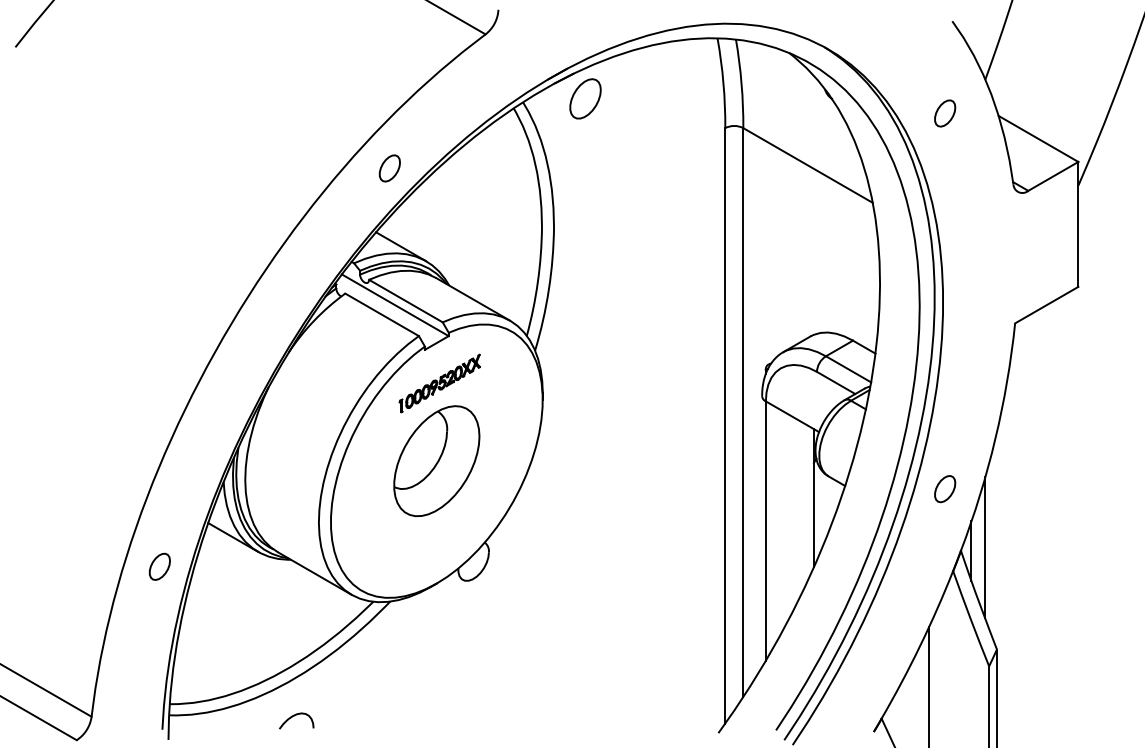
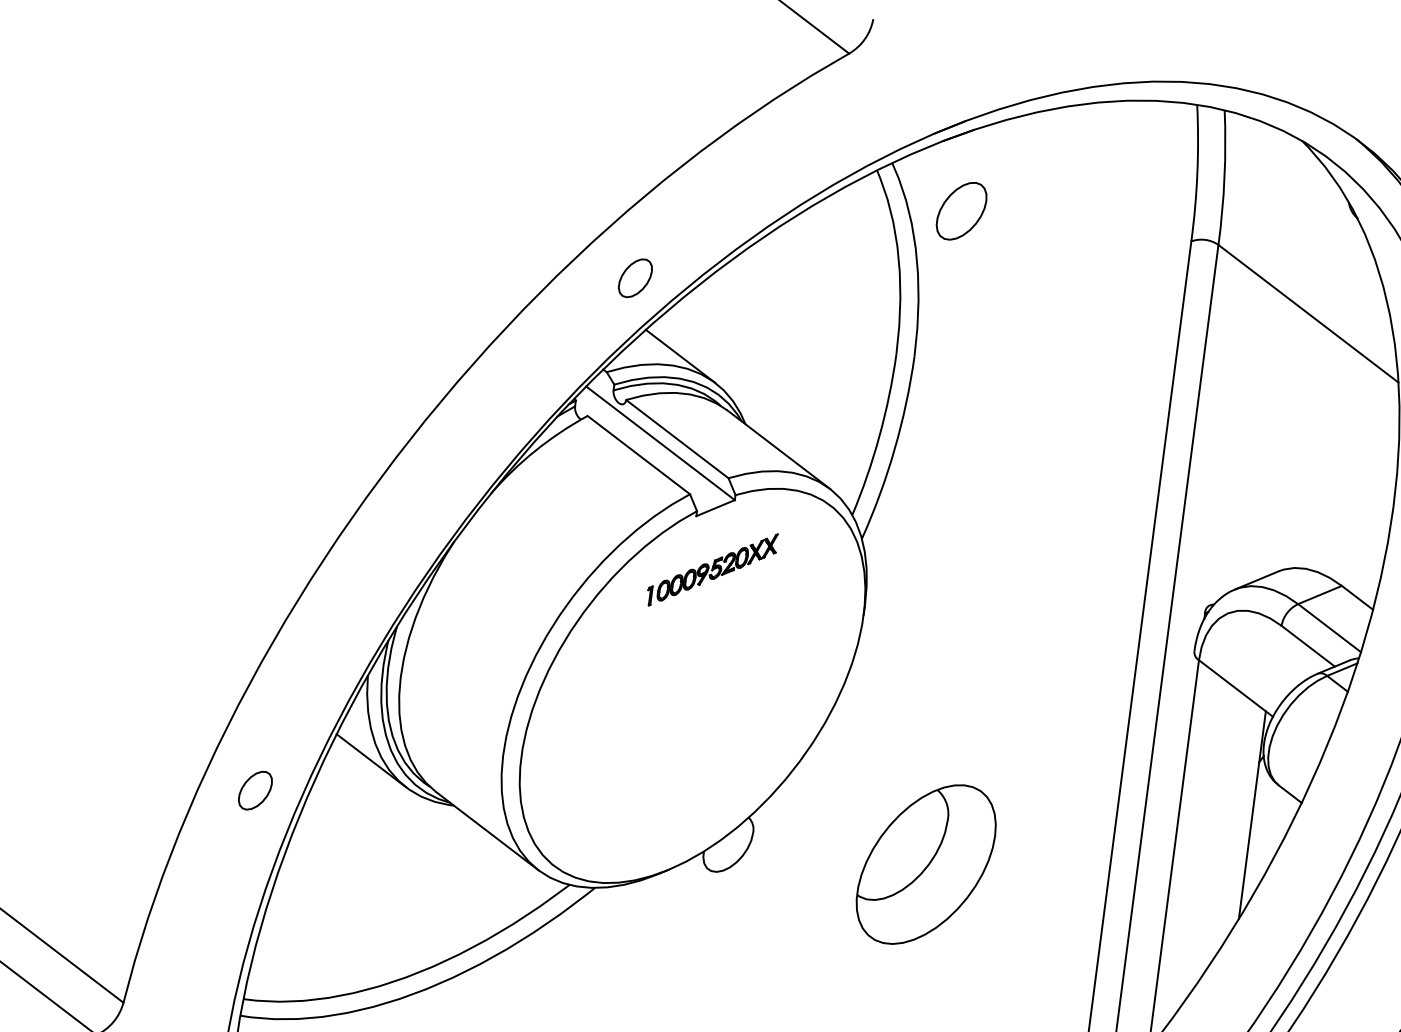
part: (585, 98) -> (961, 210), moved
part: (389, 168) -> (634, 278), moved
part: (436, 461) -> (925, 864), moved

